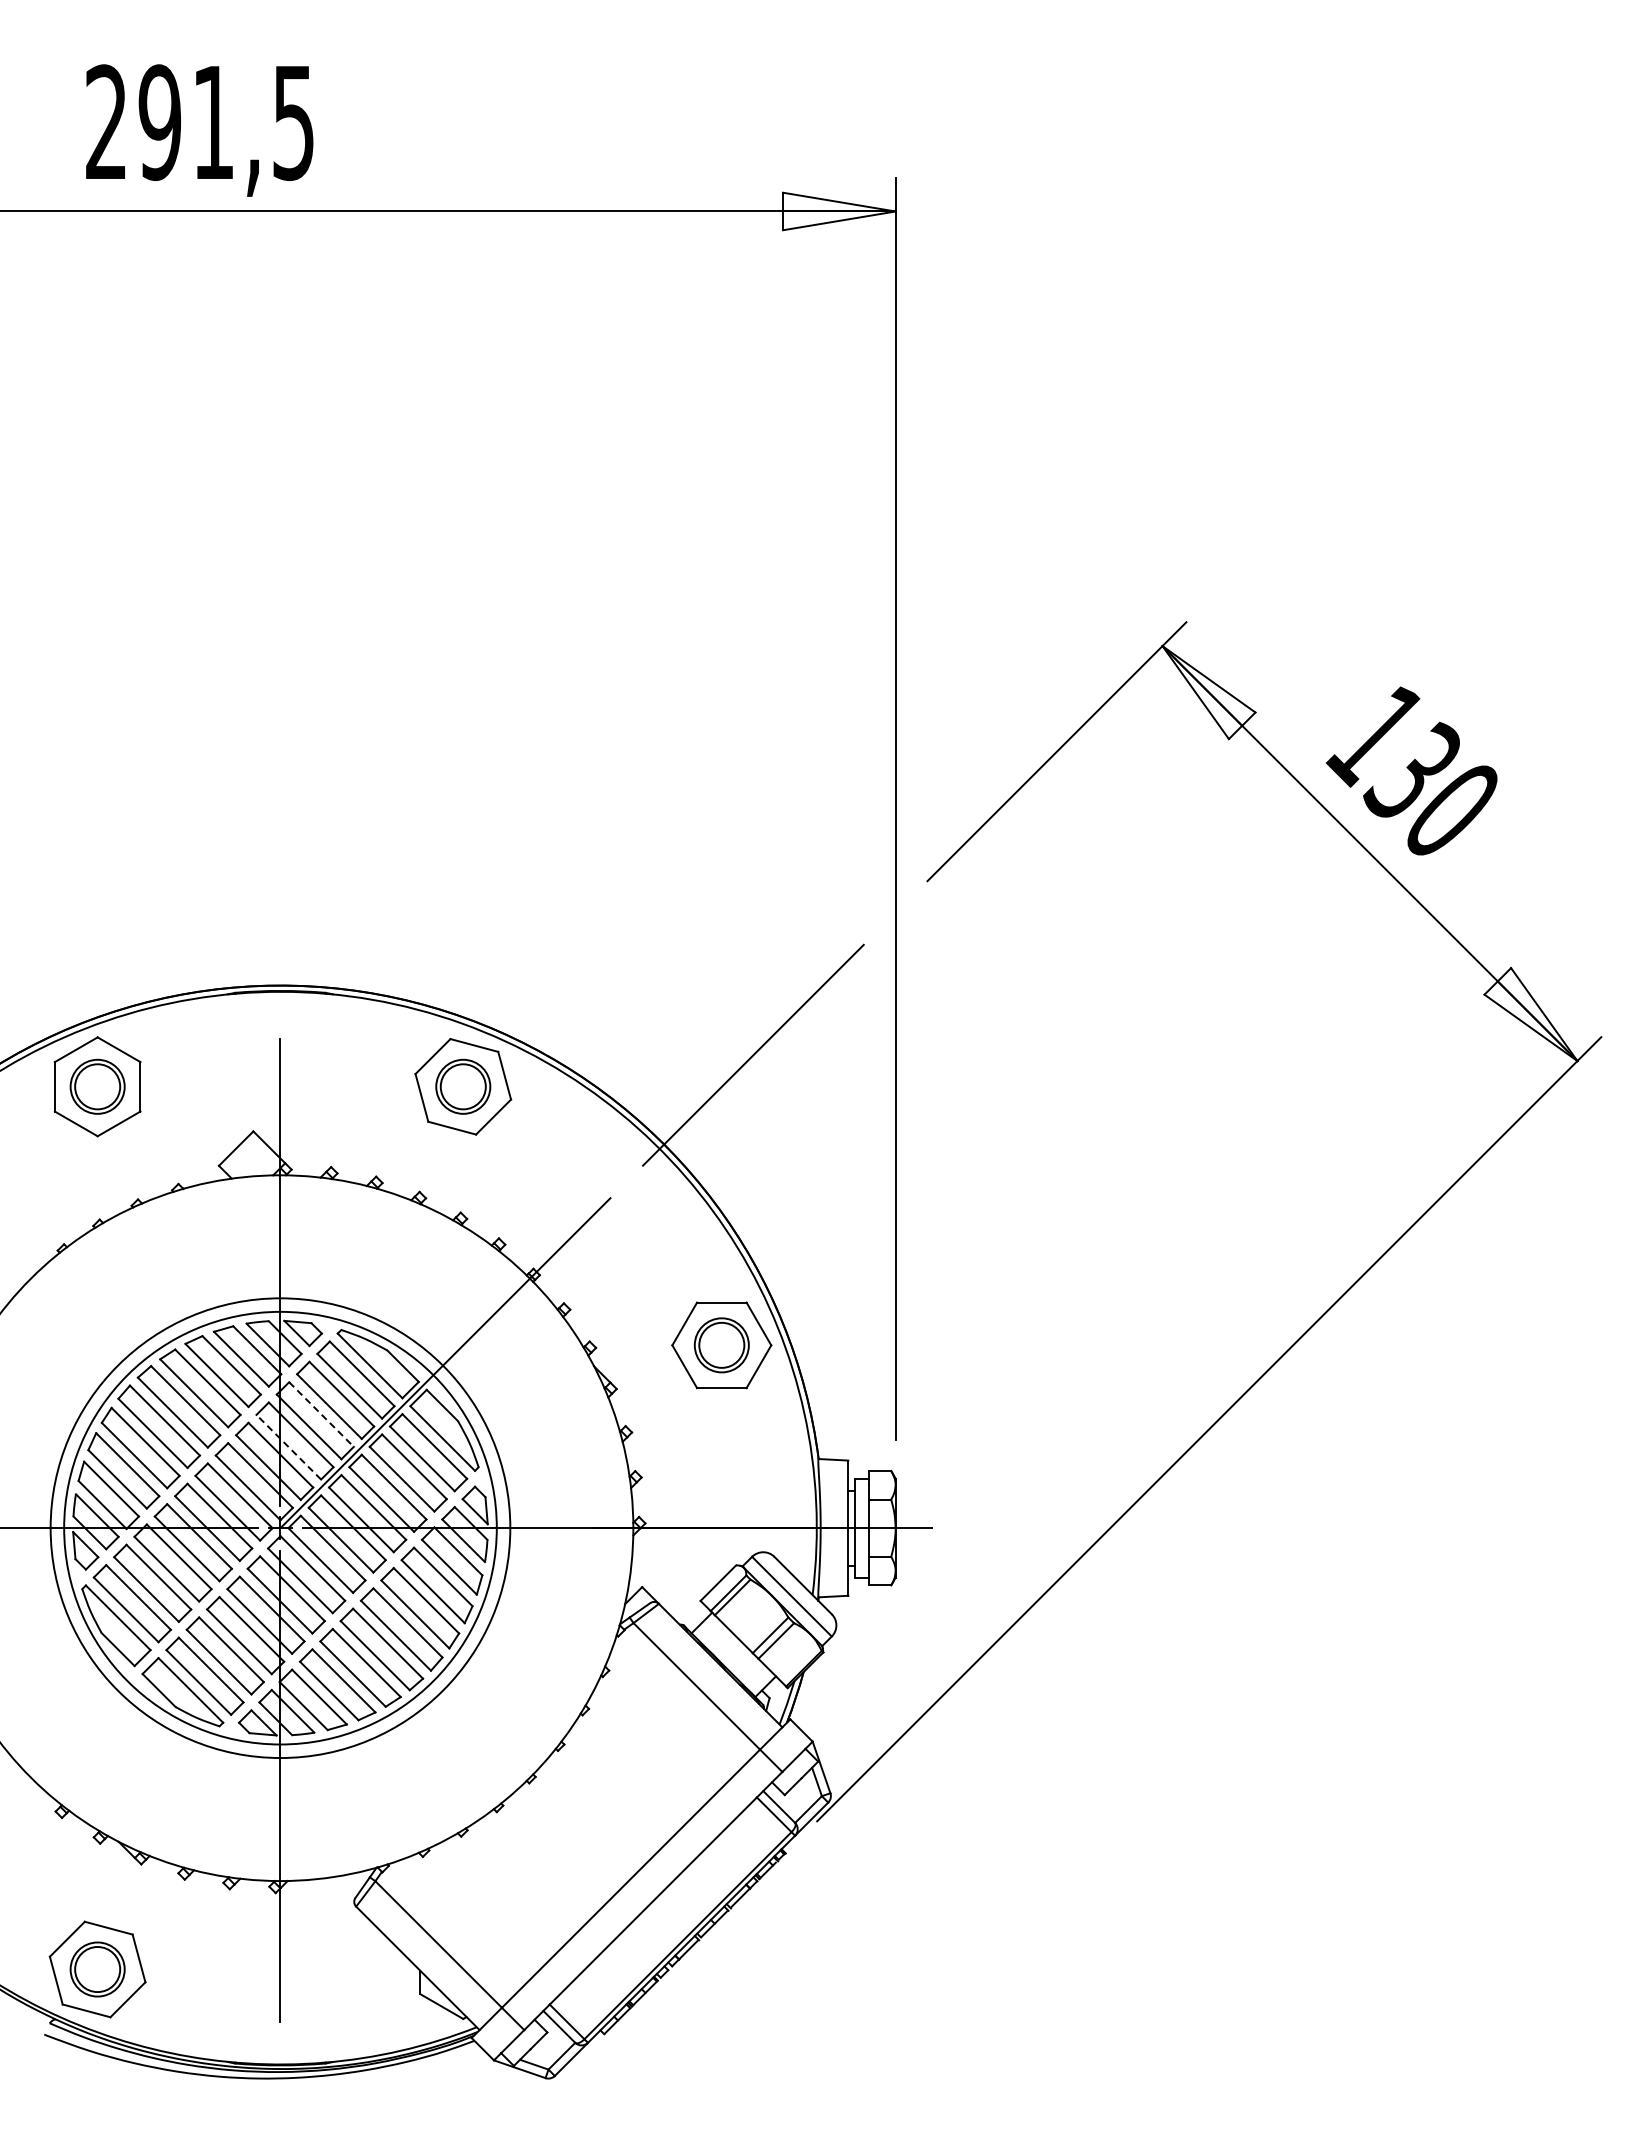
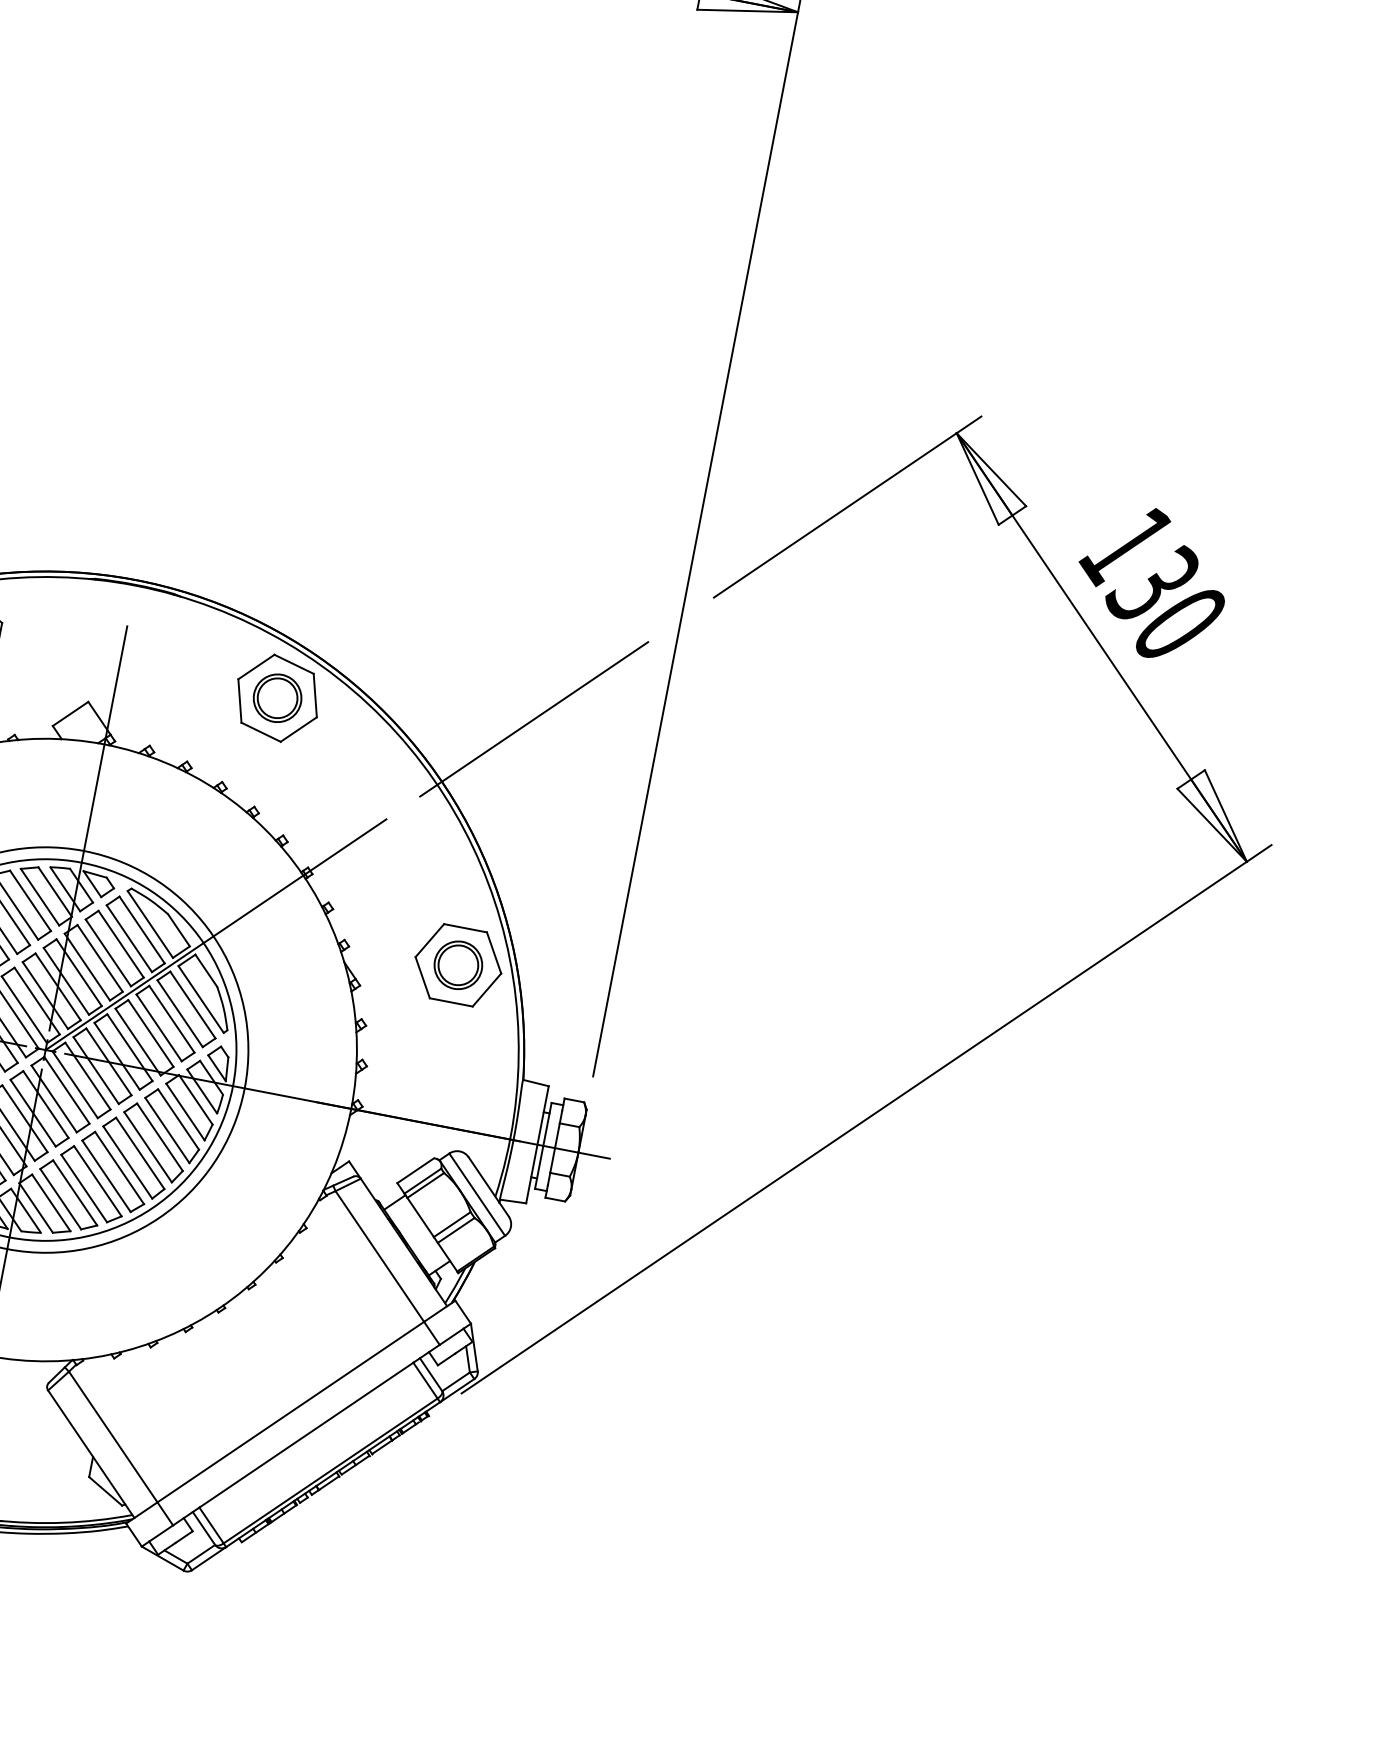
line: (321, 1414) -> (100, 958), dashed -> solid
line: (288, 1447) -> (66, 981), dashed -> solid

